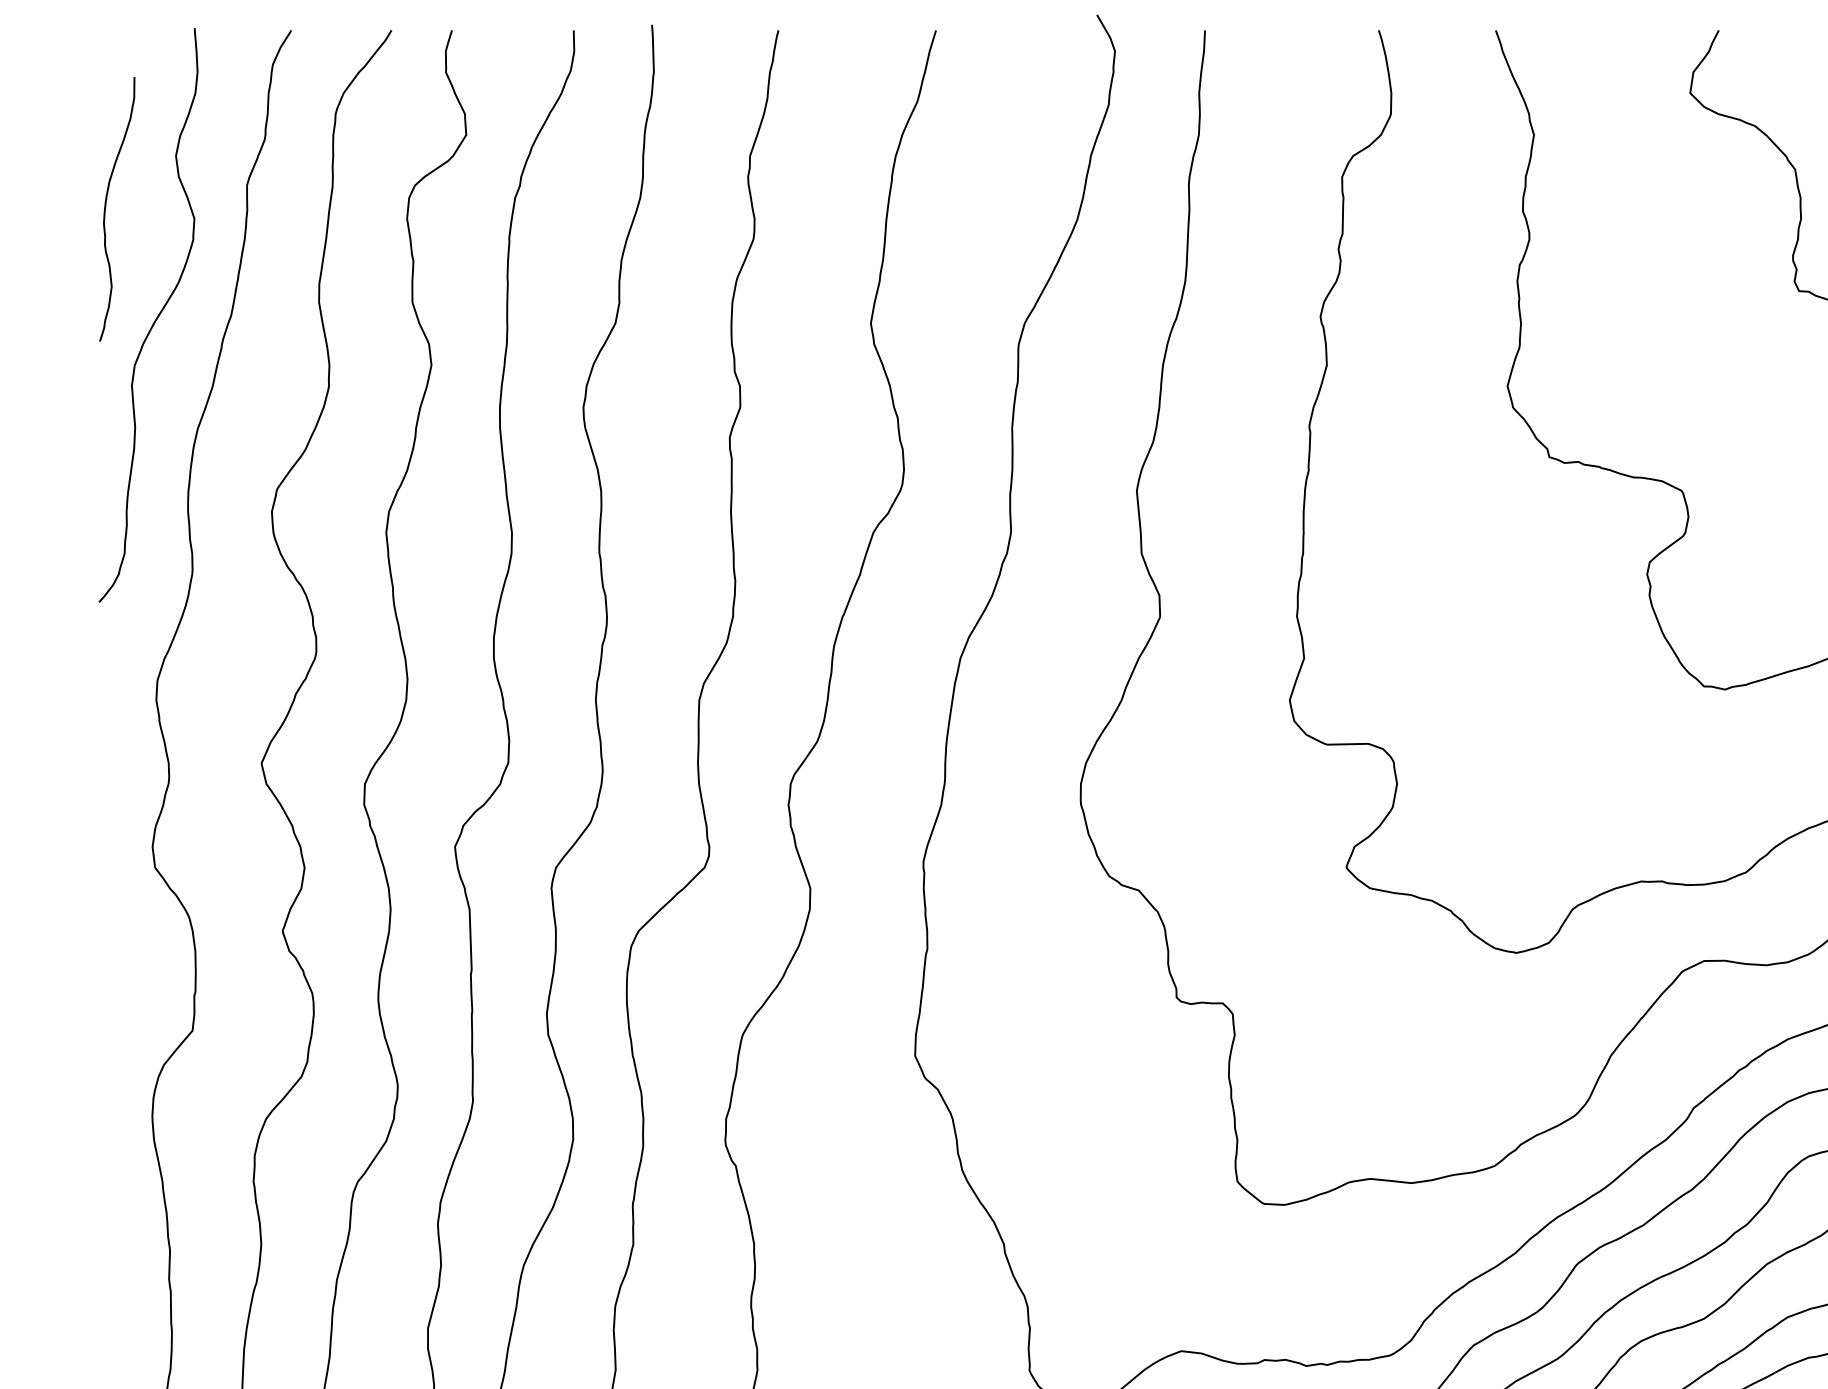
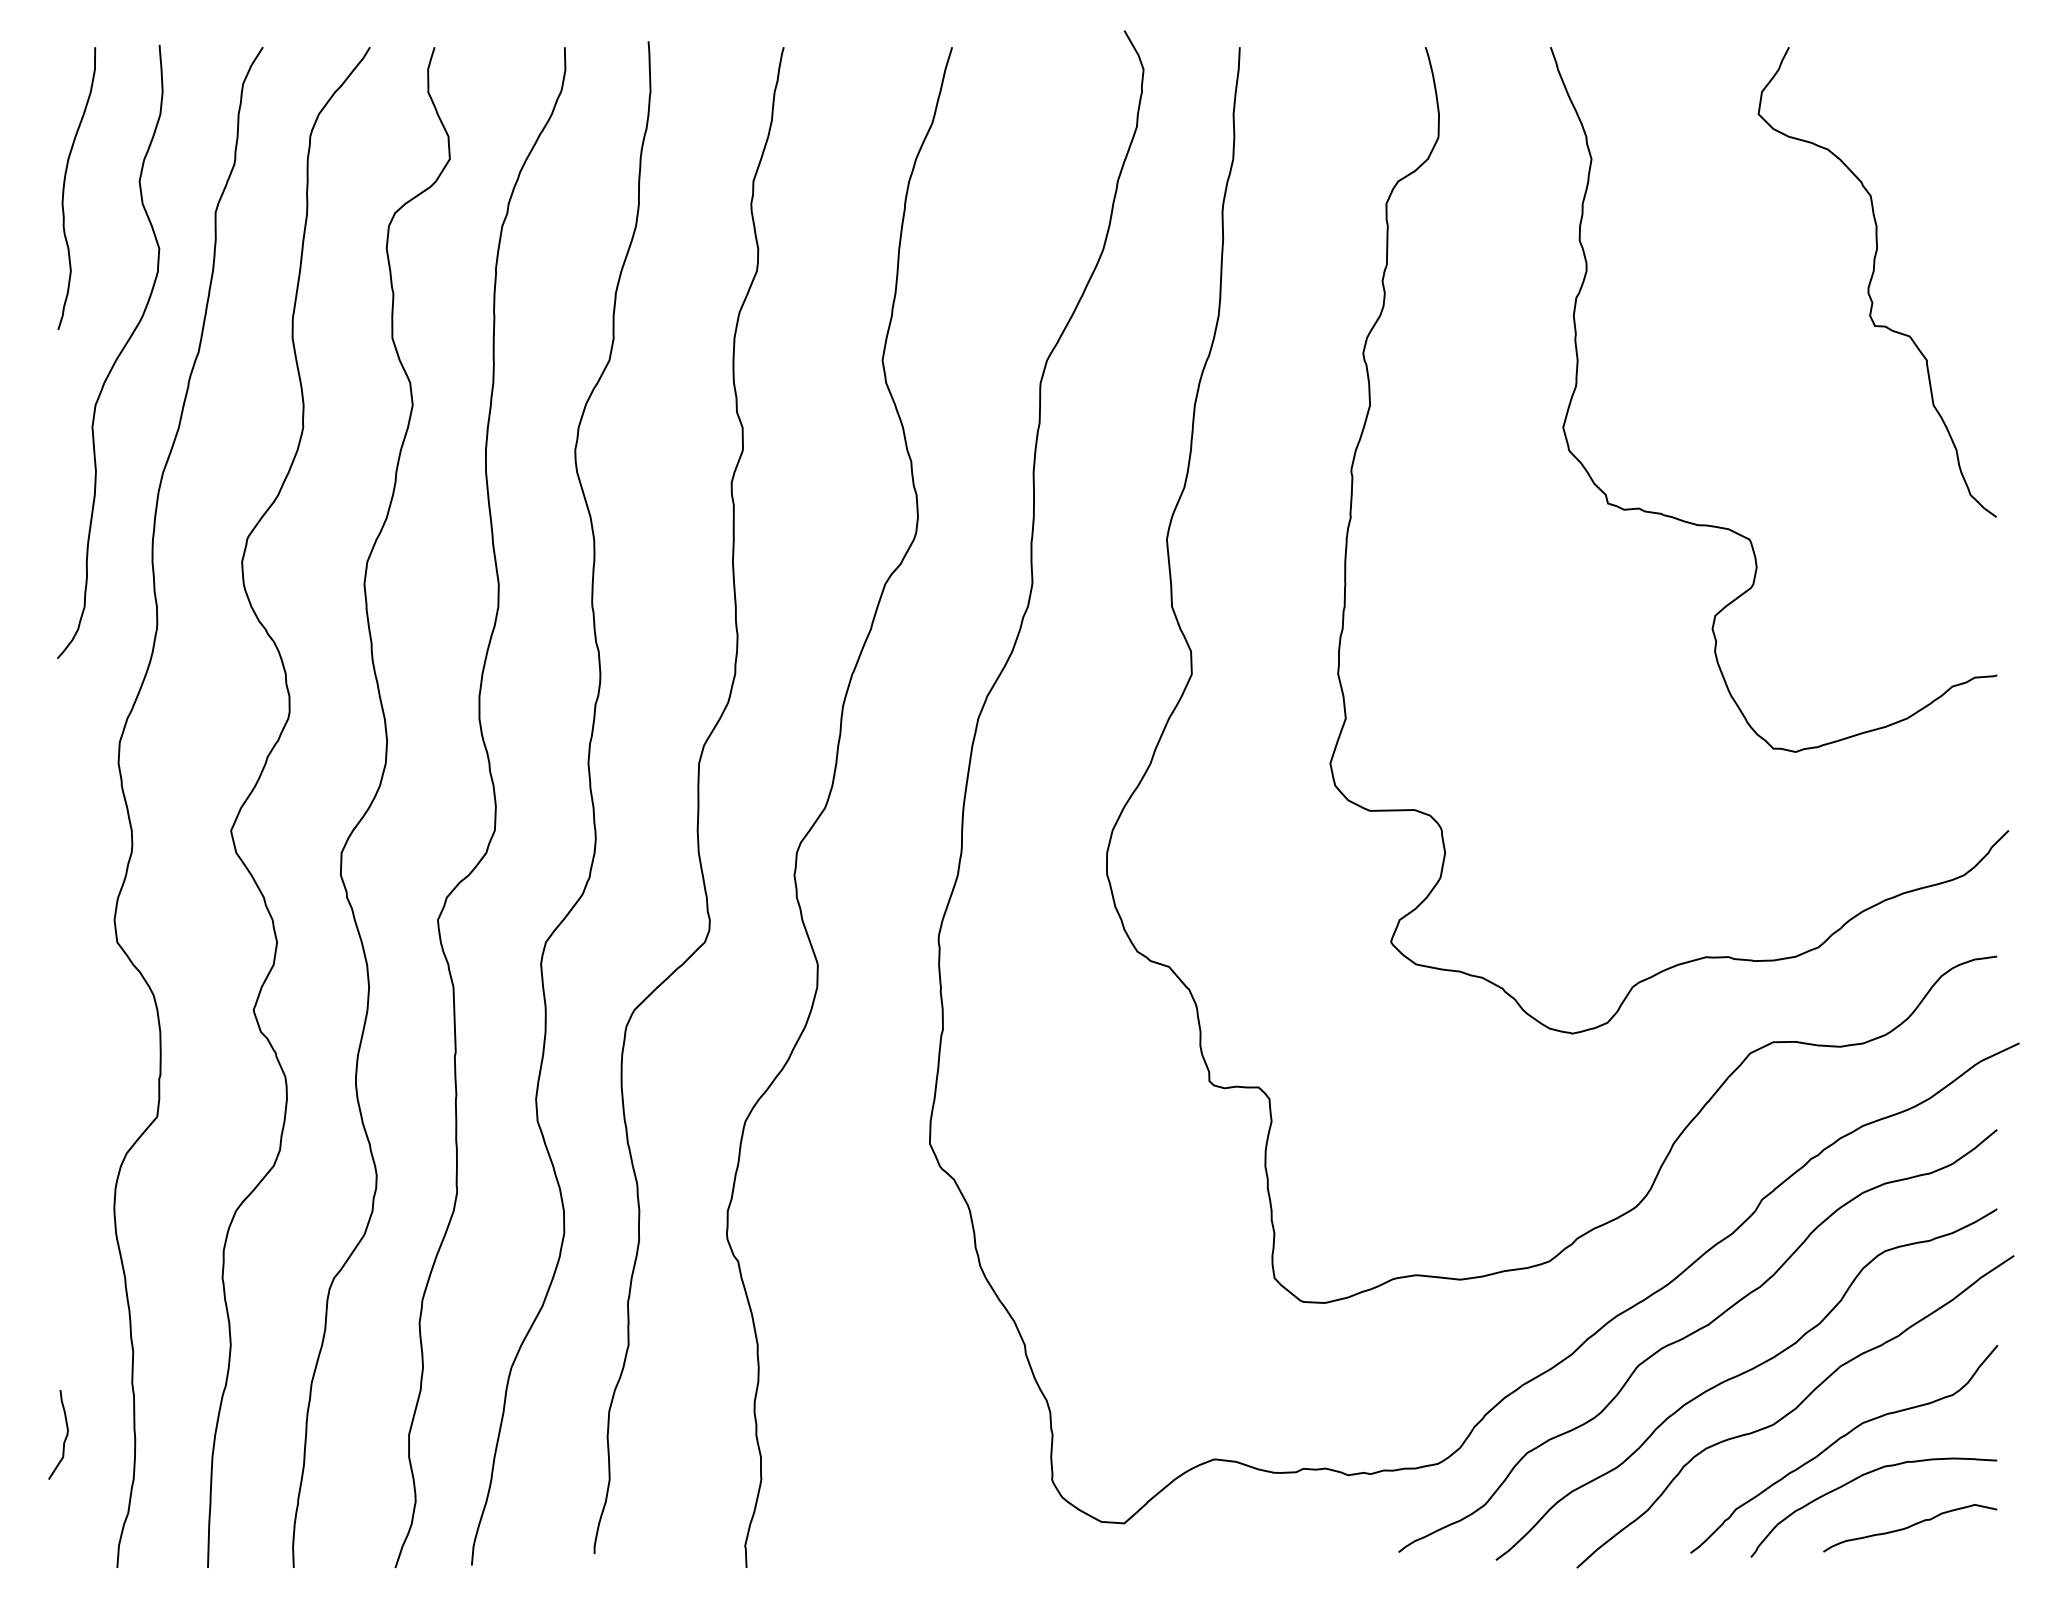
curve: (105, 209) -> (64, 188), moved
curve: (106, 1329) -> (65, 1436), added

